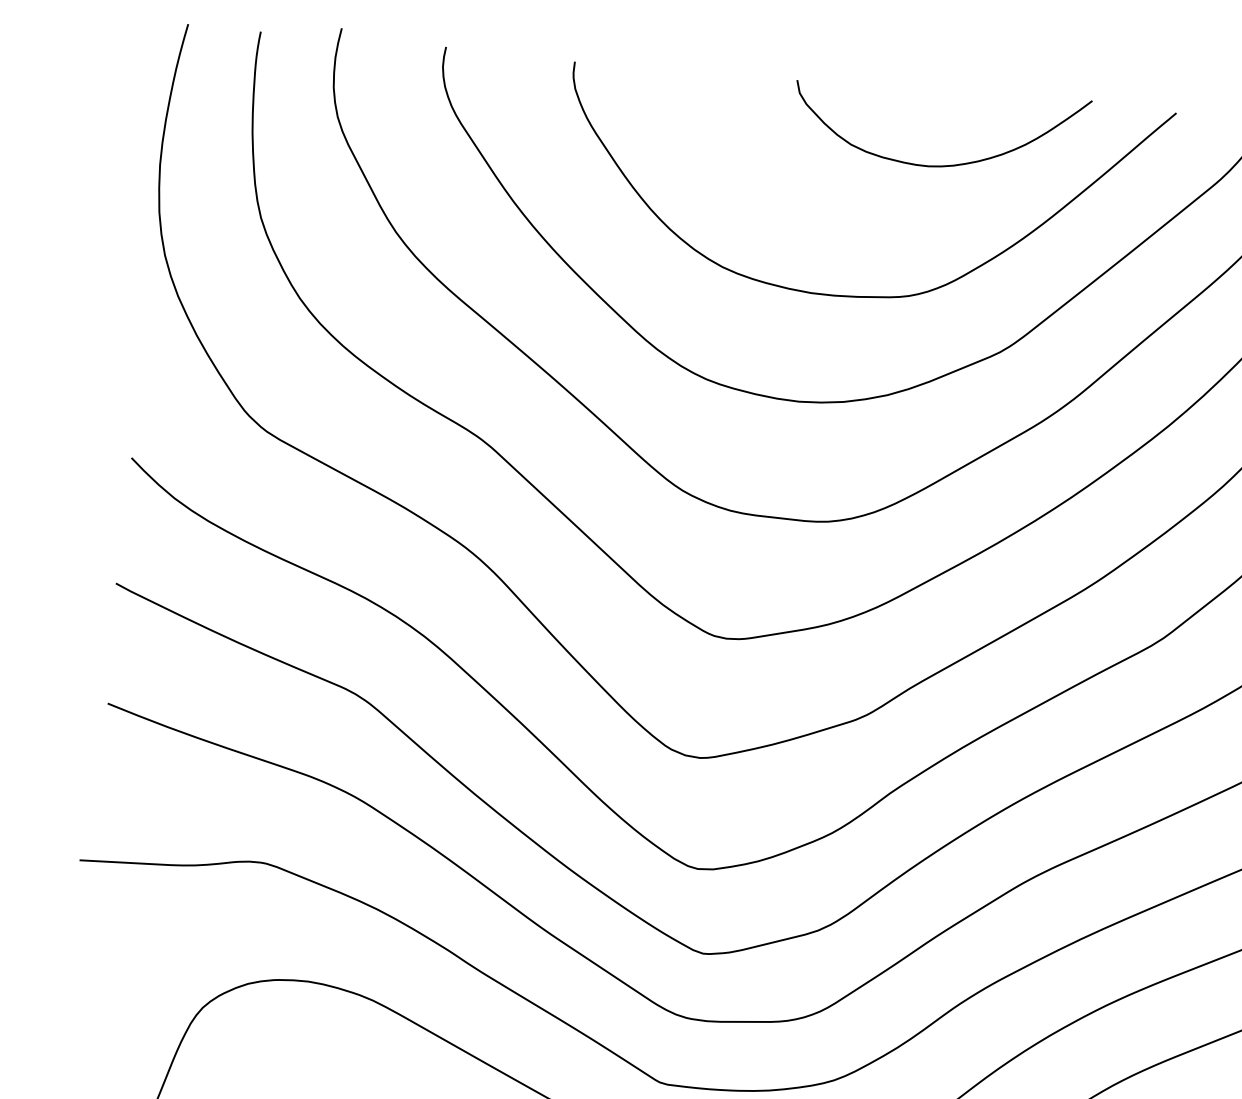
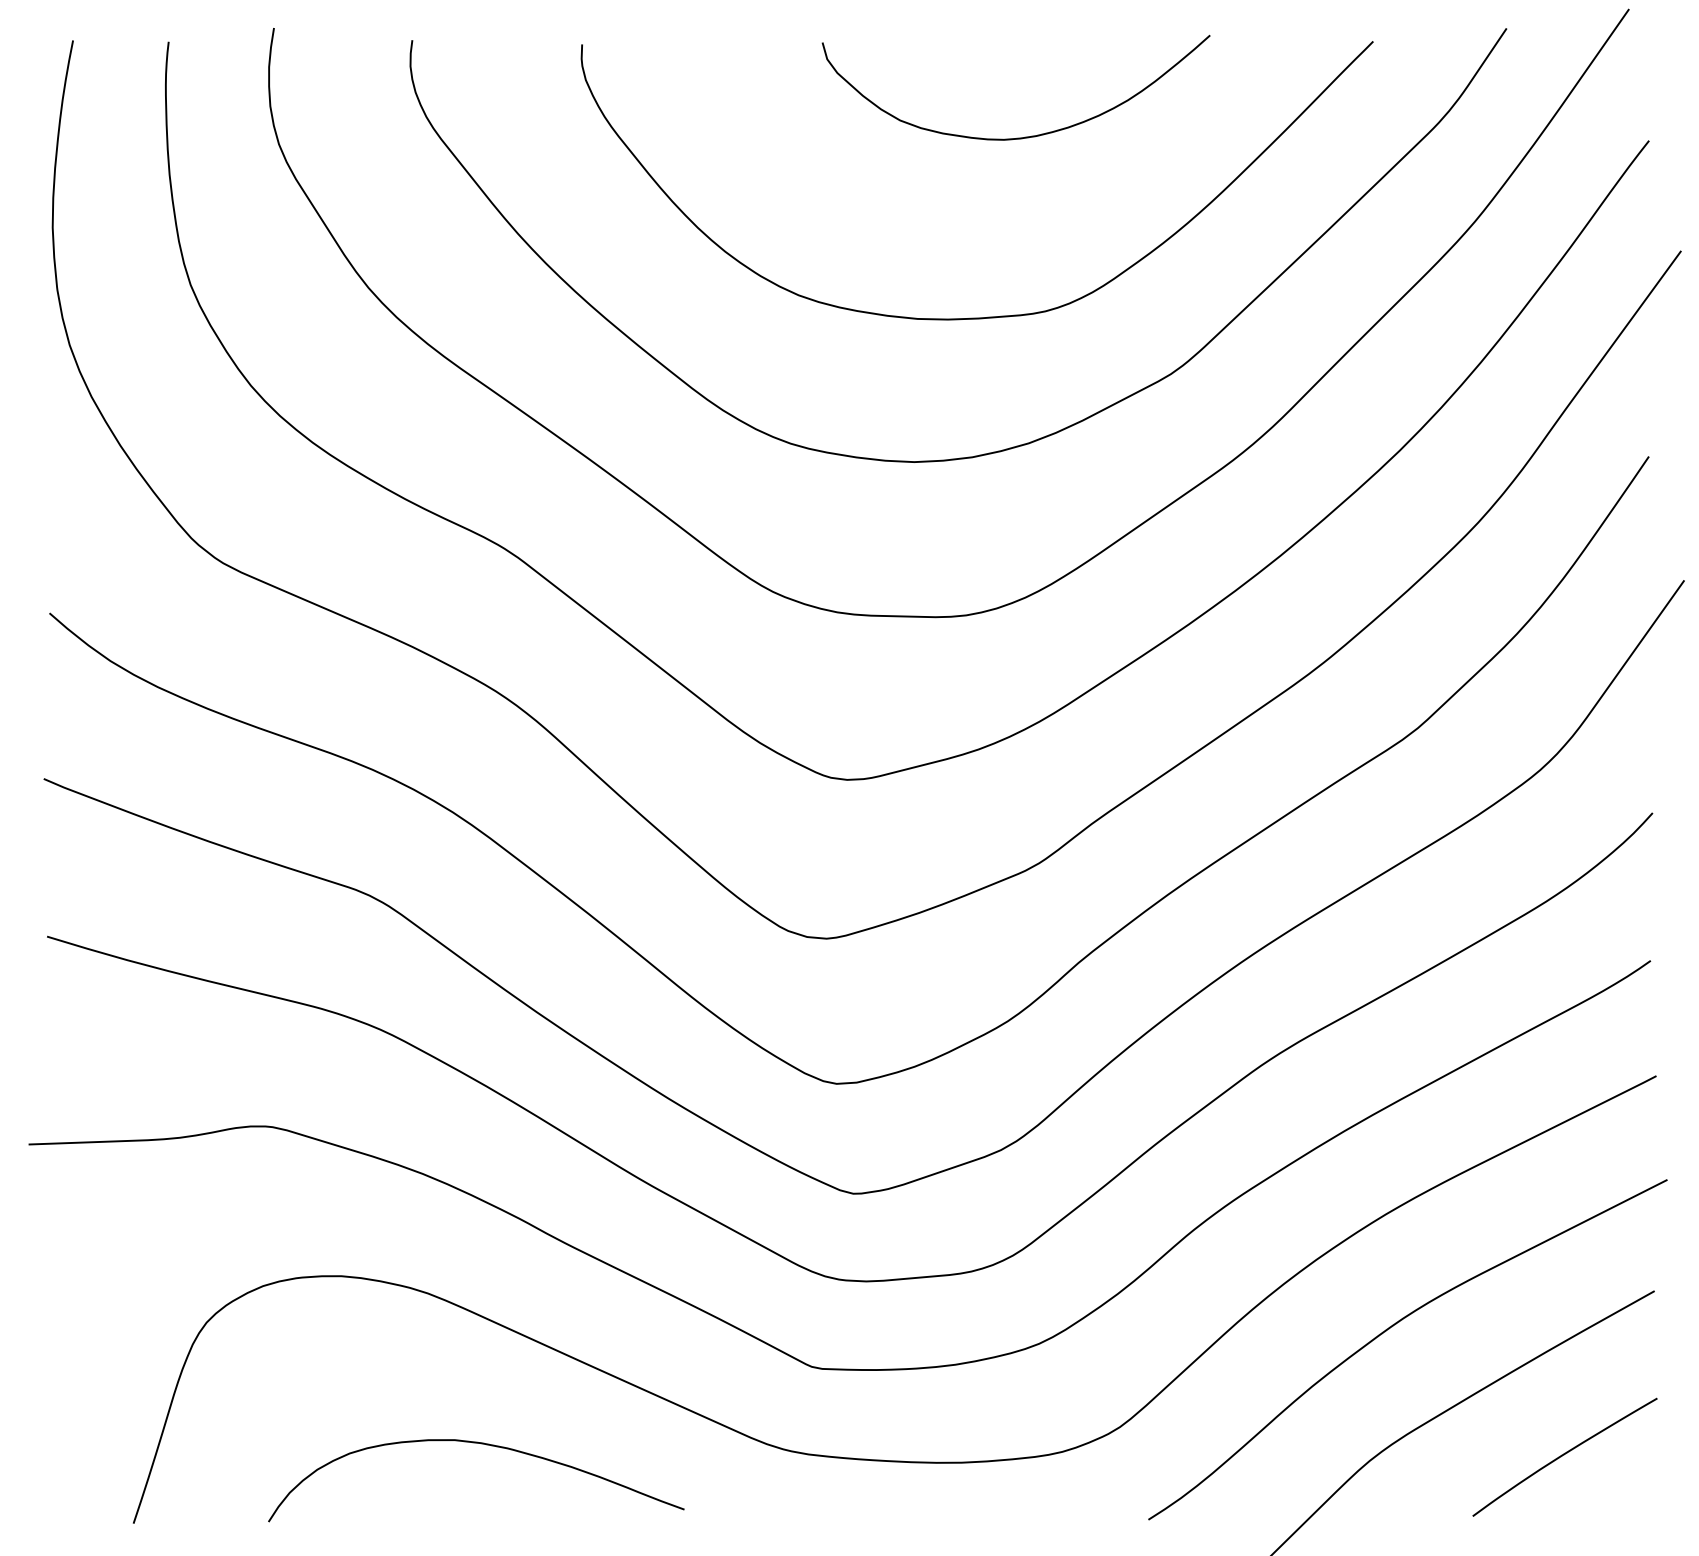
curve: (945, 165) -> (1025, 136), moved

